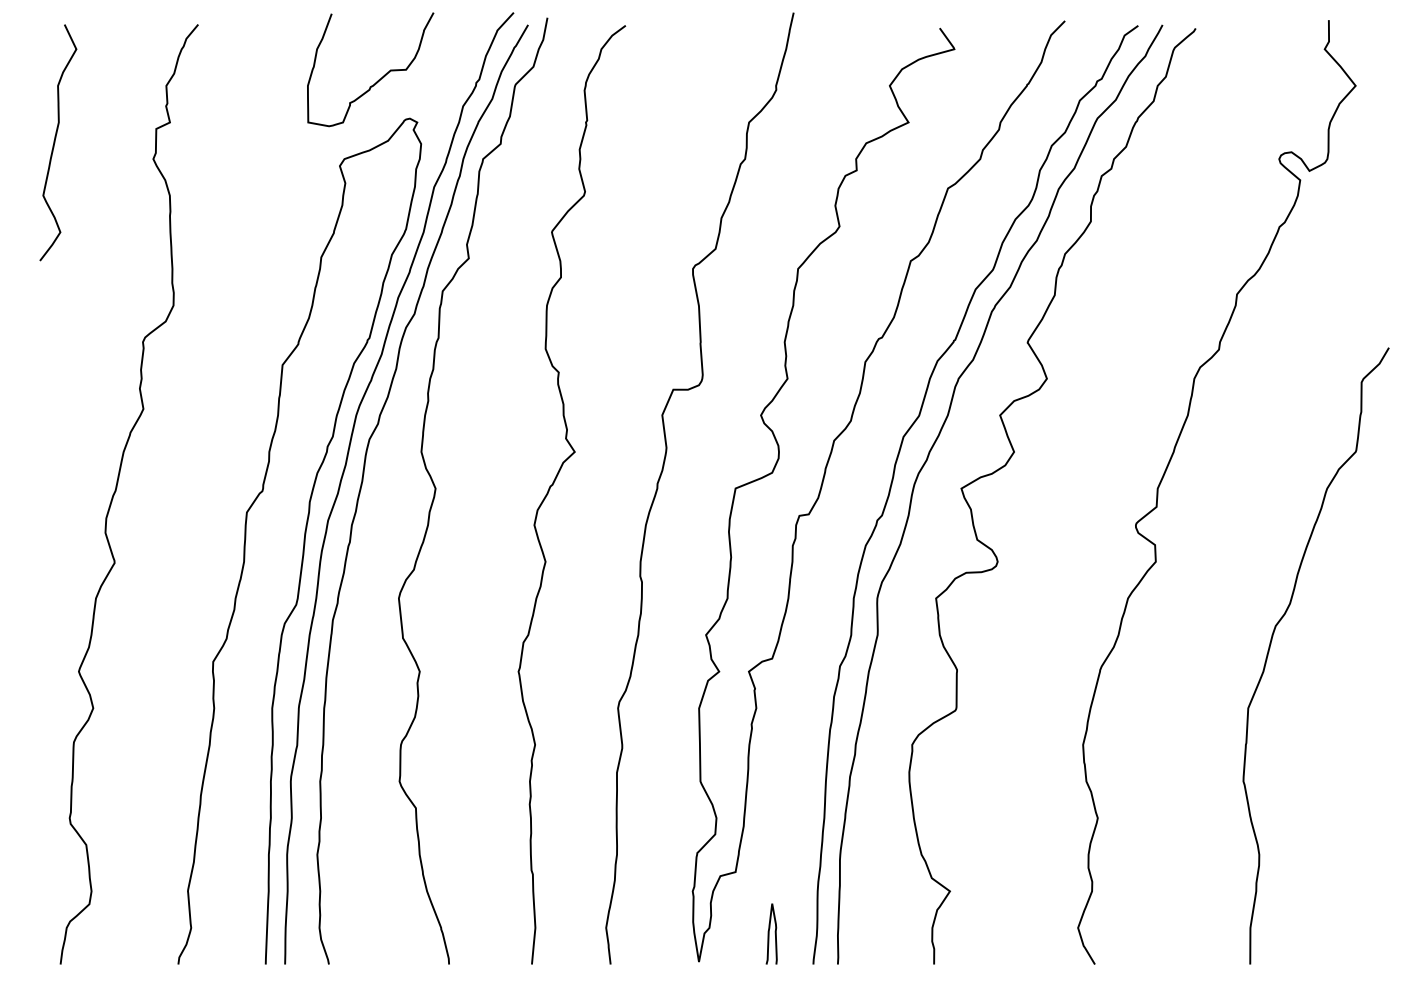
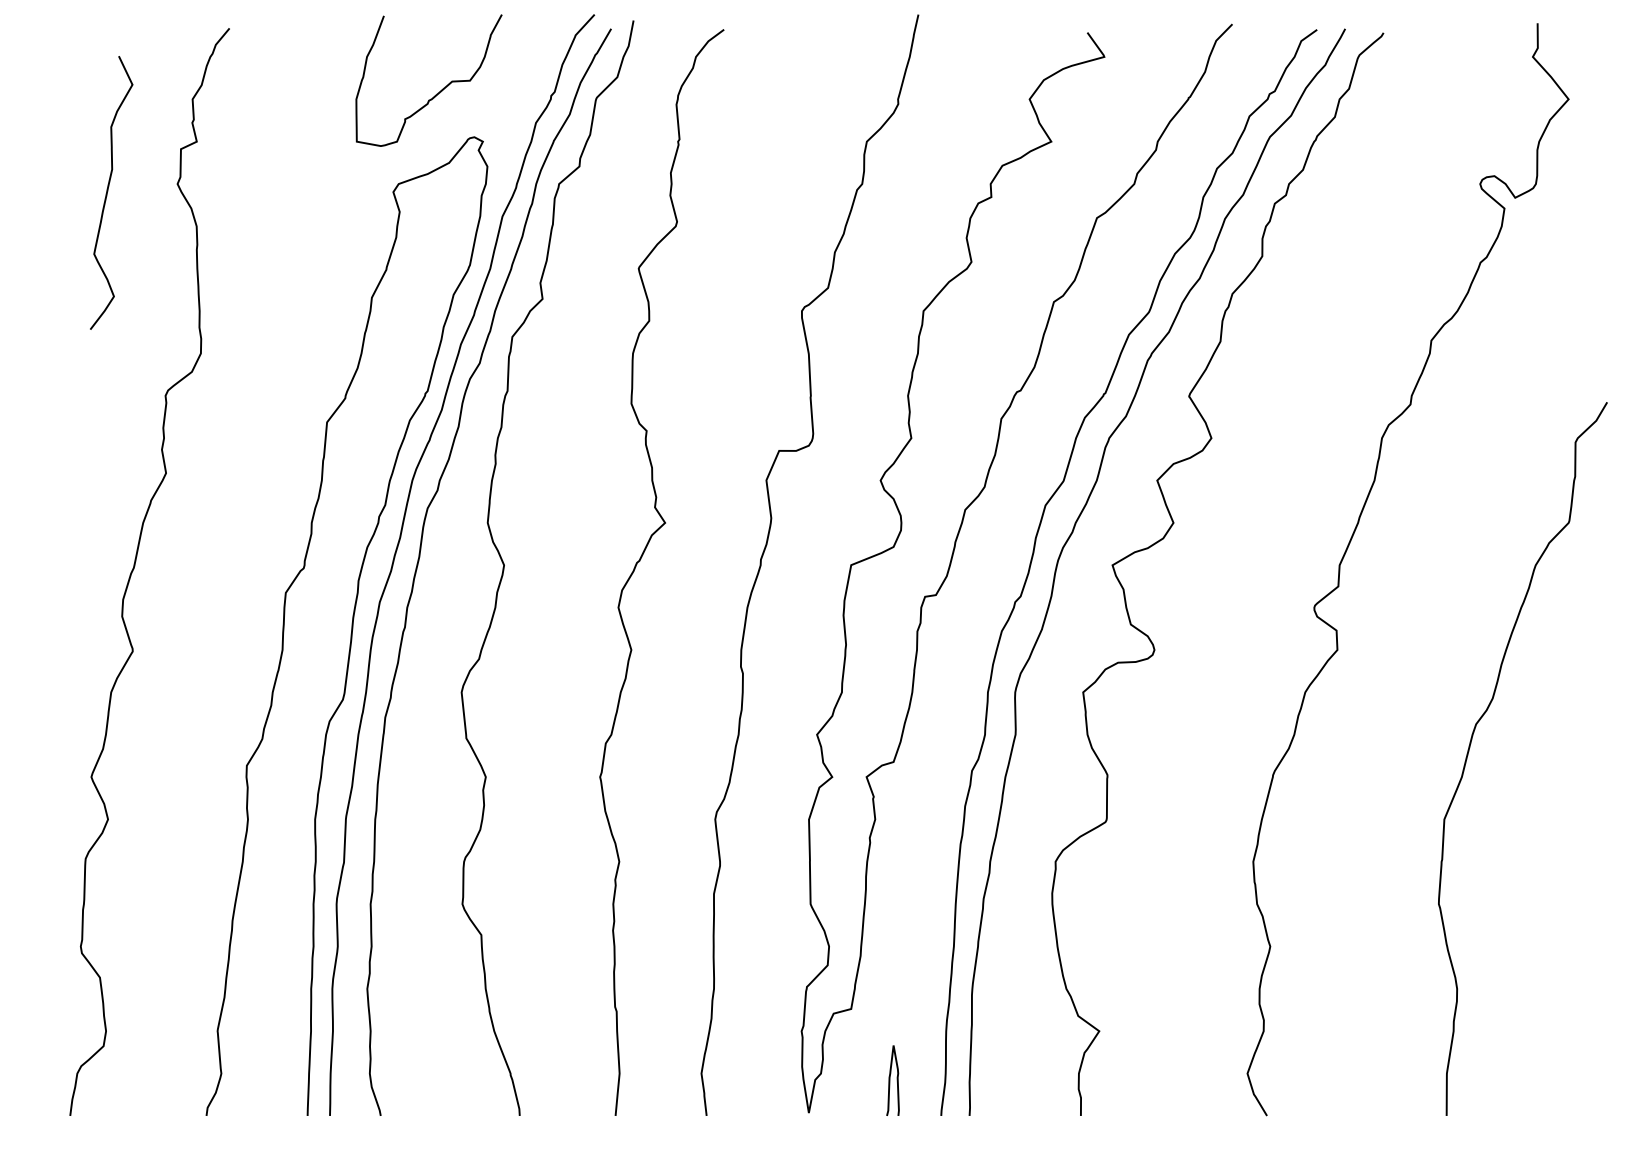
curve: (55, 142) -> (108, 192), moved

